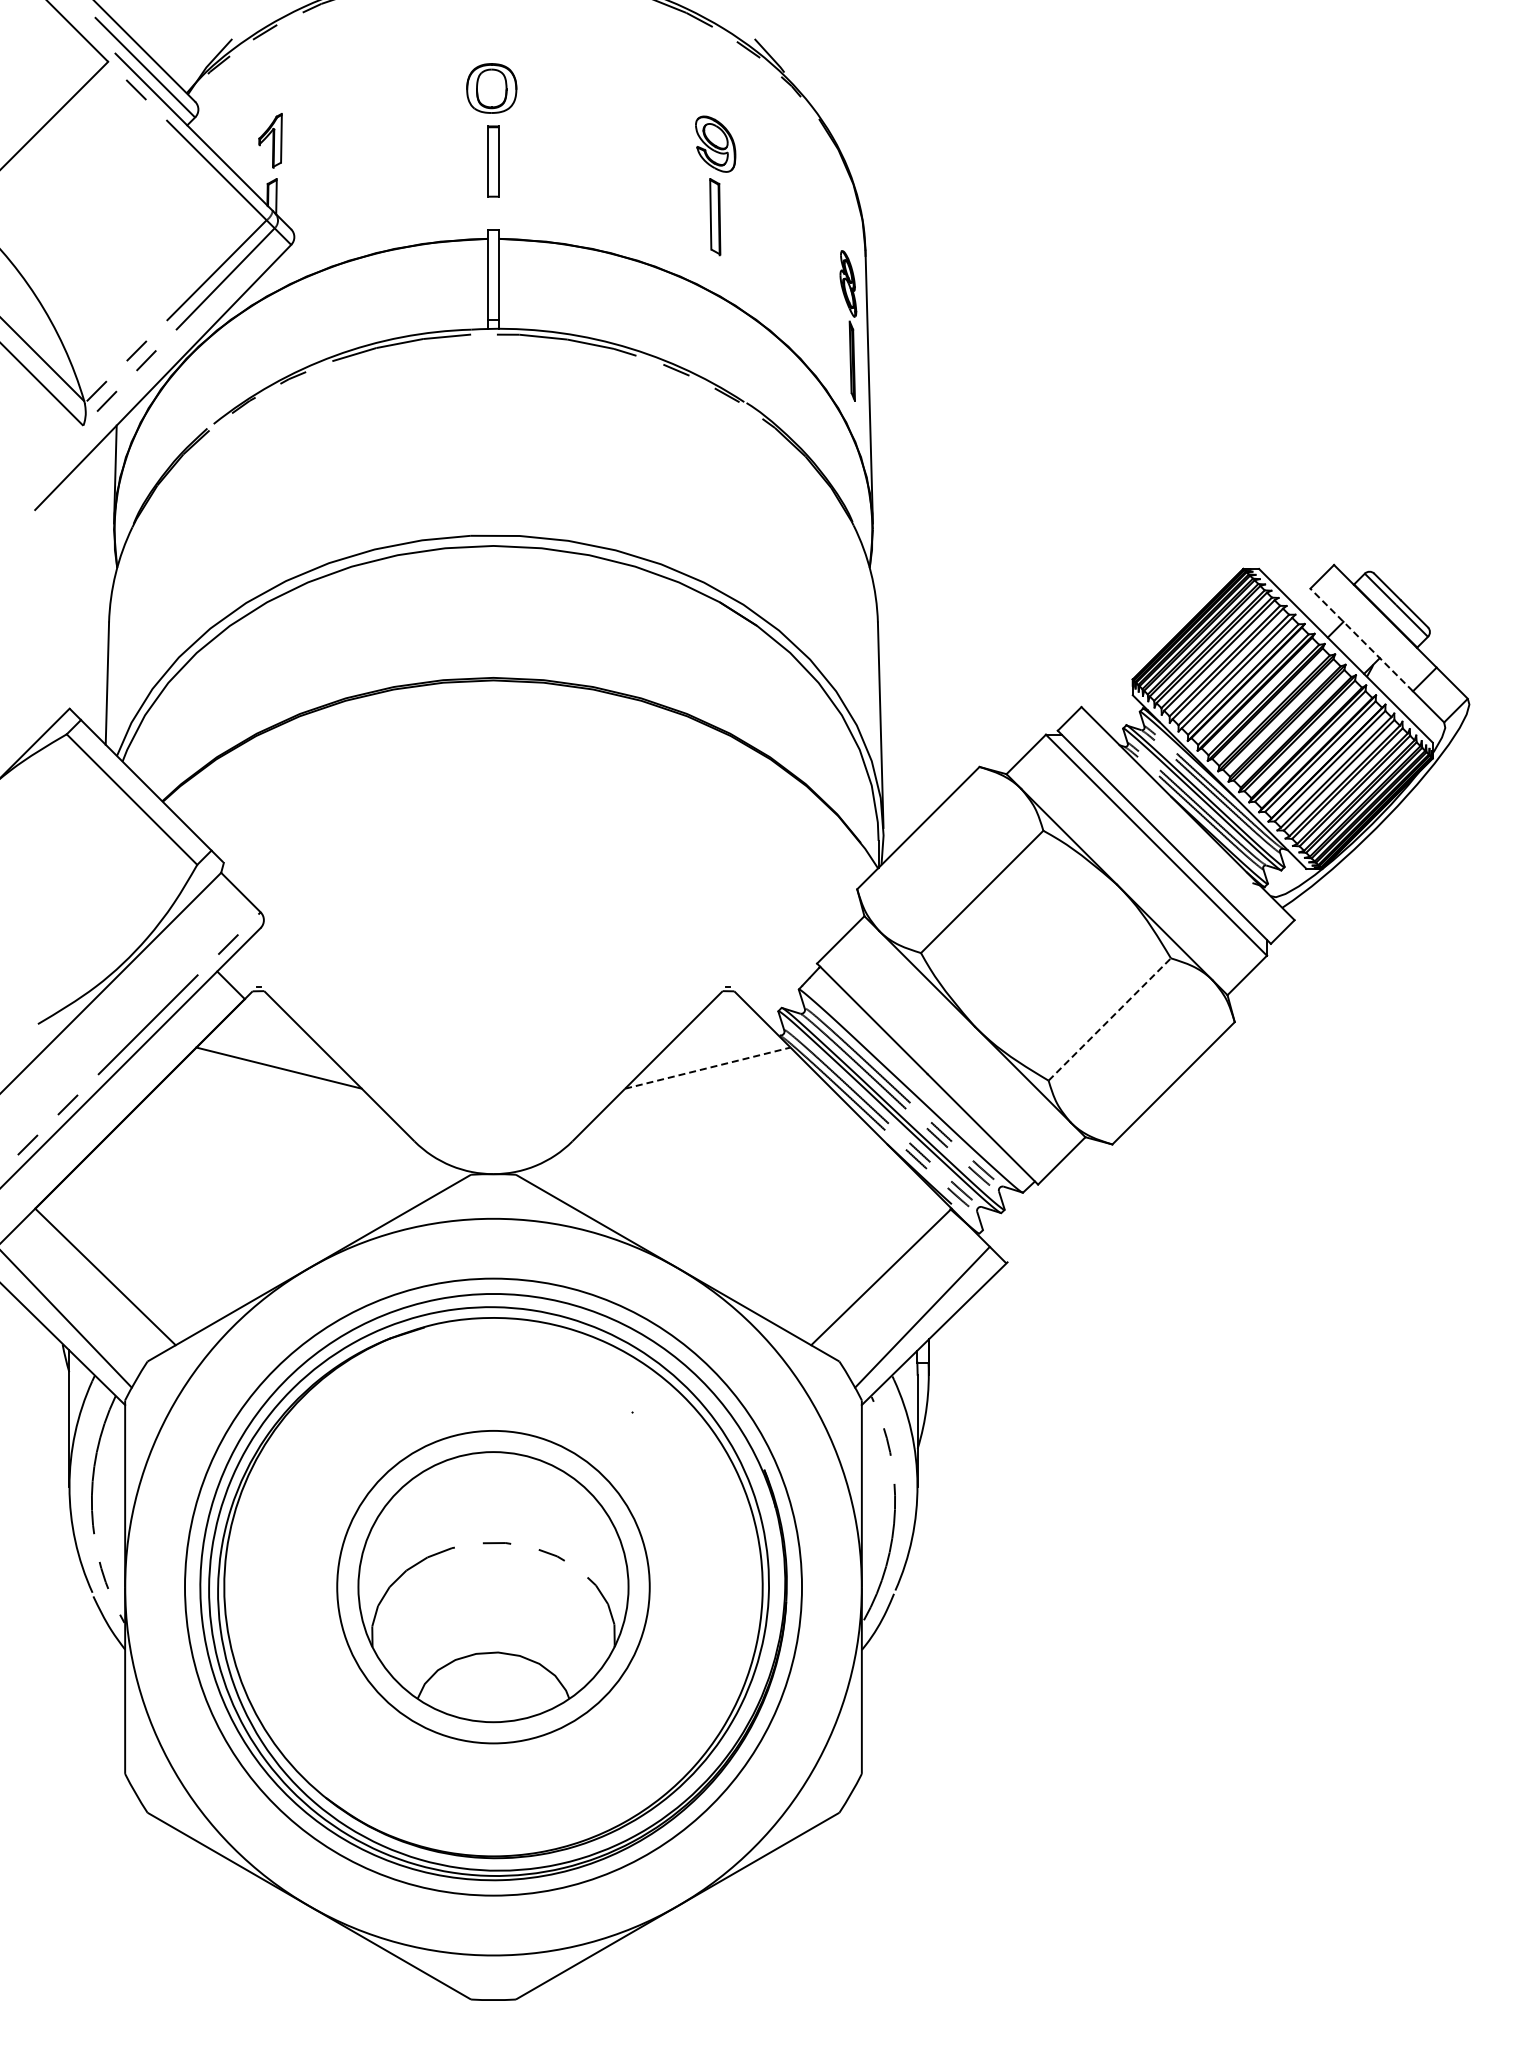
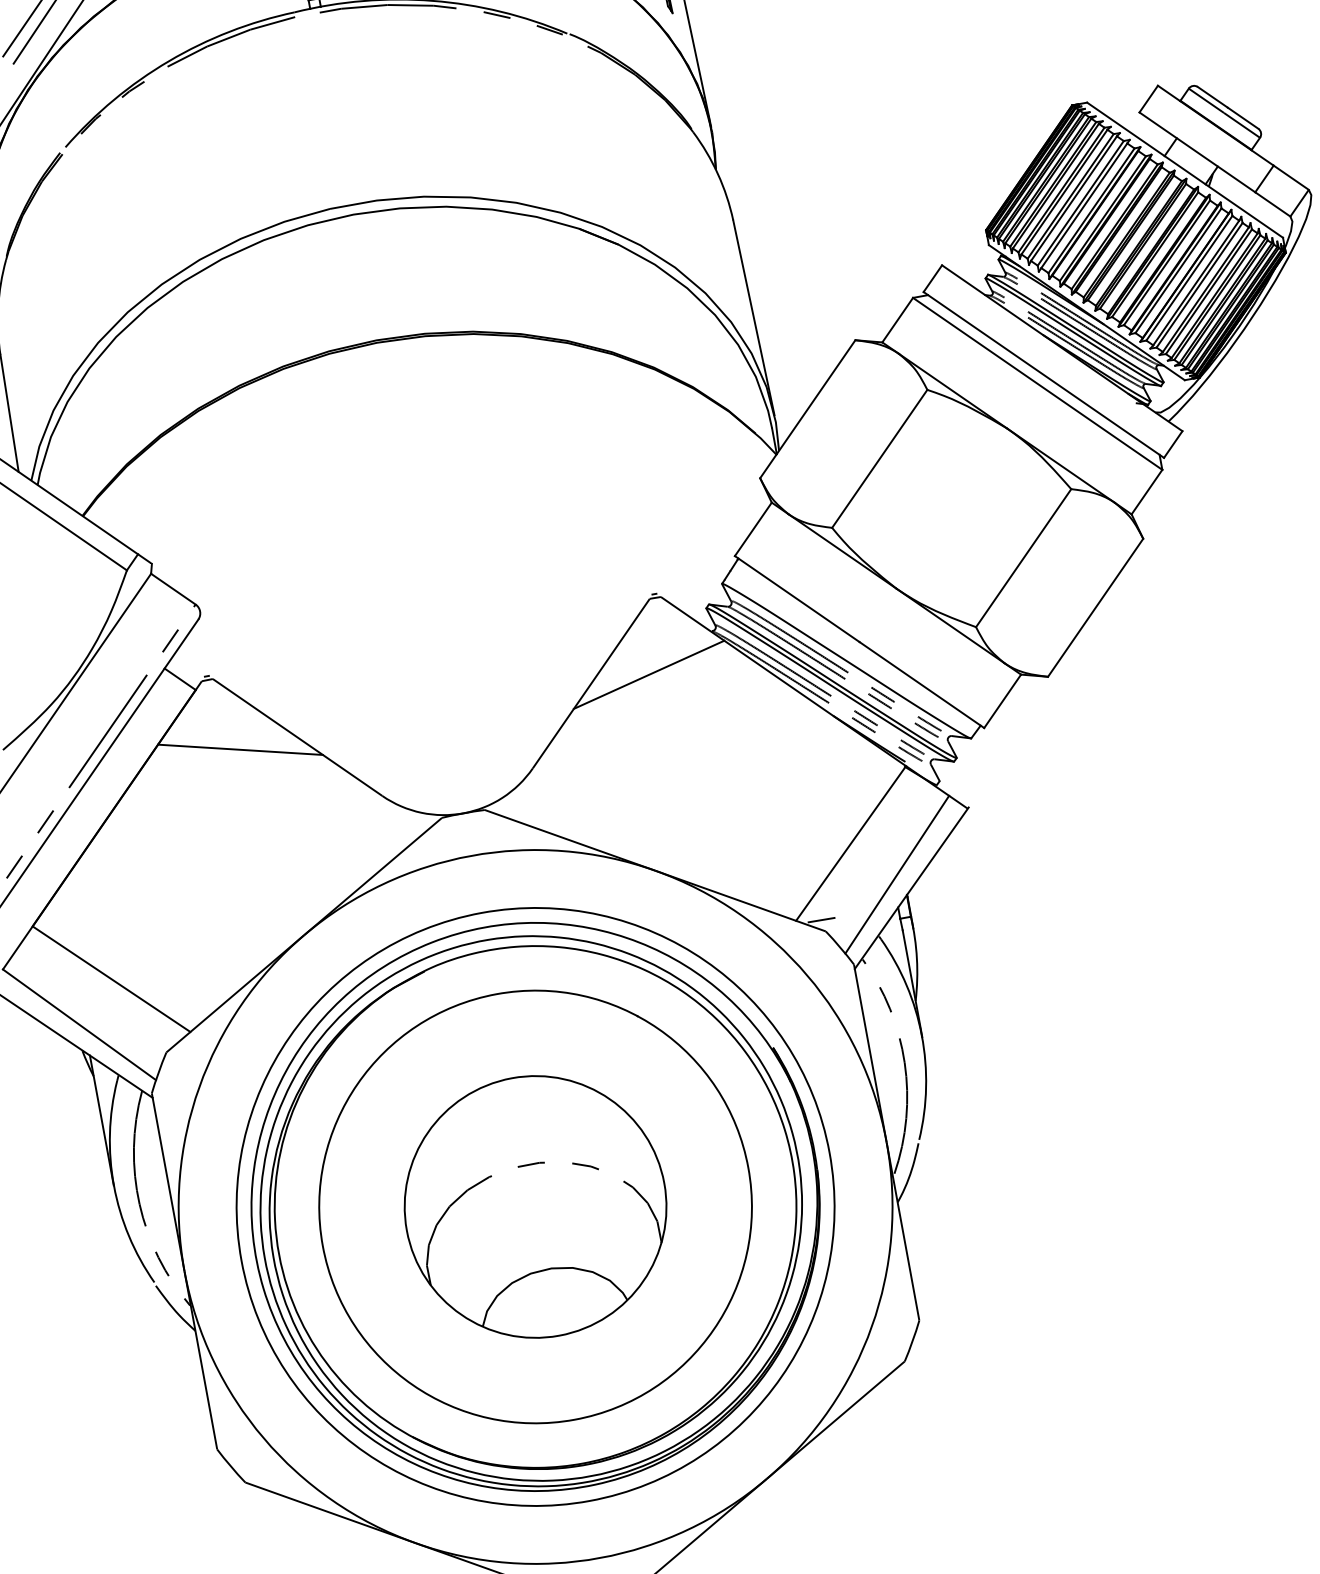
line: (1361, 640) -> (1197, 152), dashed -> solid
line: (1109, 1019) -> (1023, 558), dashed -> solid
line: (708, 1068) -> (649, 675), dashed -> solid
line: (836, 1349) -> (820, 920), added
circle: (493, 1586) -> (535, 1206), size x1.43

